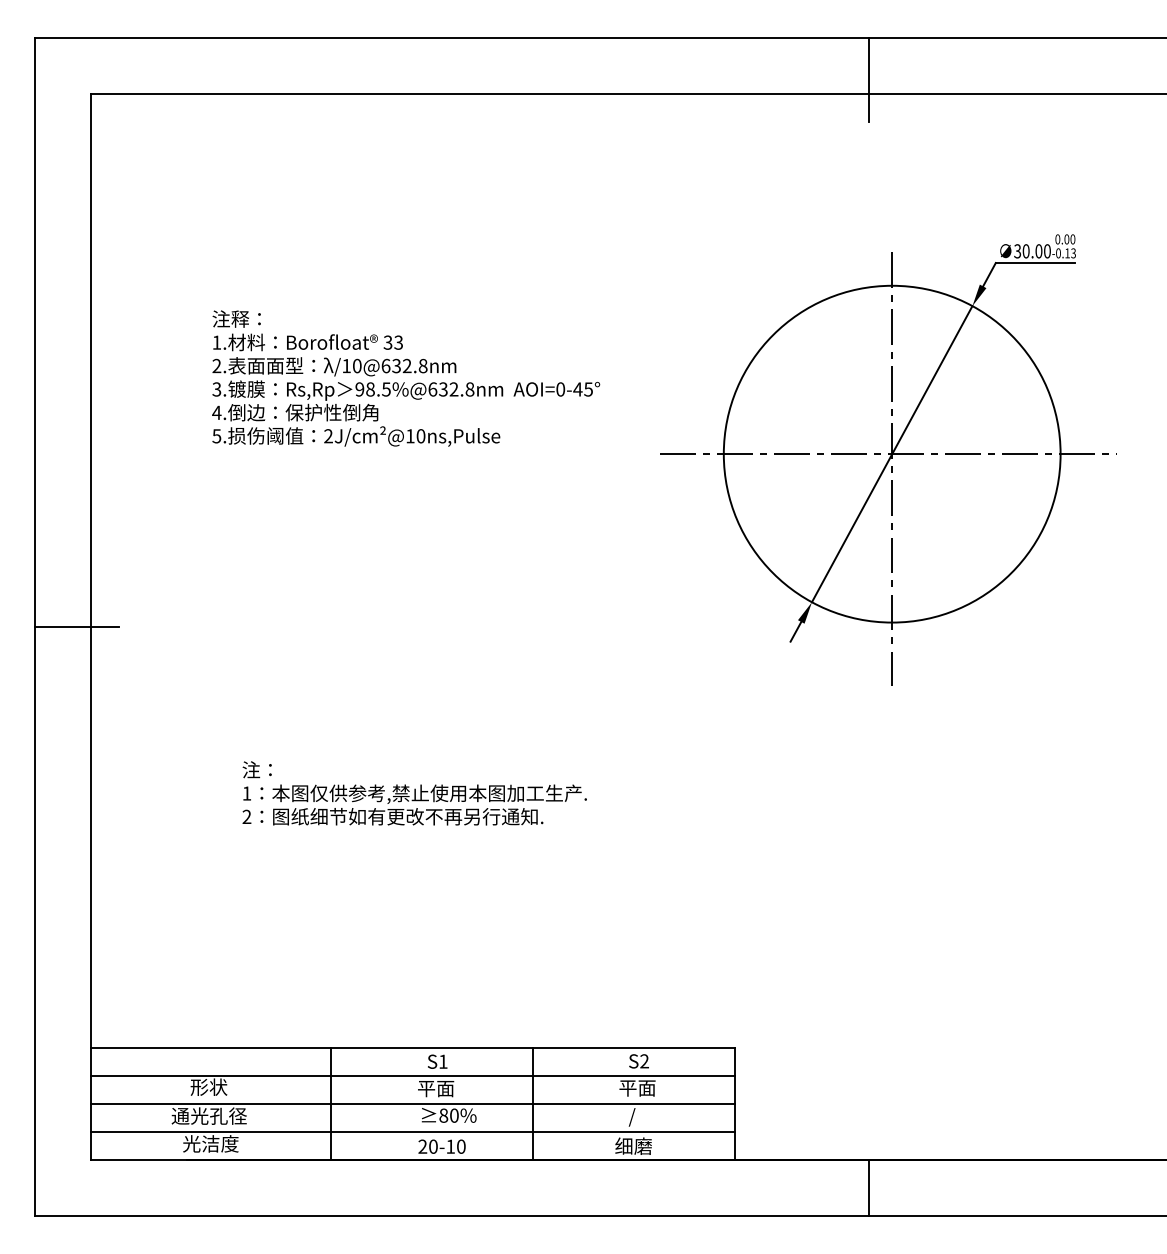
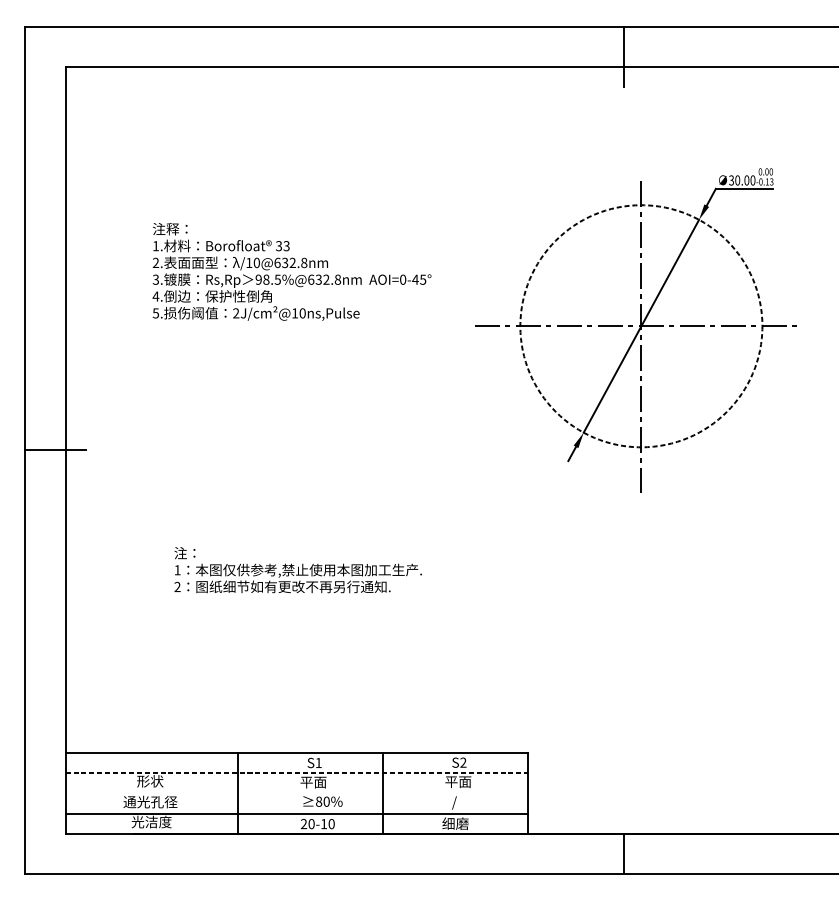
circle: (891, 453) -> (640, 325), solid -> dashed
line: (412, 1076) -> (296, 773), solid -> dashed
line: (412, 1104) -> (296, 793), removed

